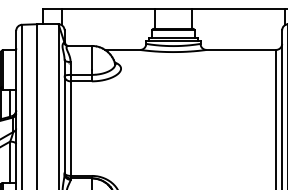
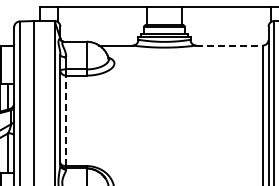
line: (242, 49) -> (230, 45), solid -> dashed
line: (70, 128) -> (66, 120), solid -> dashed

